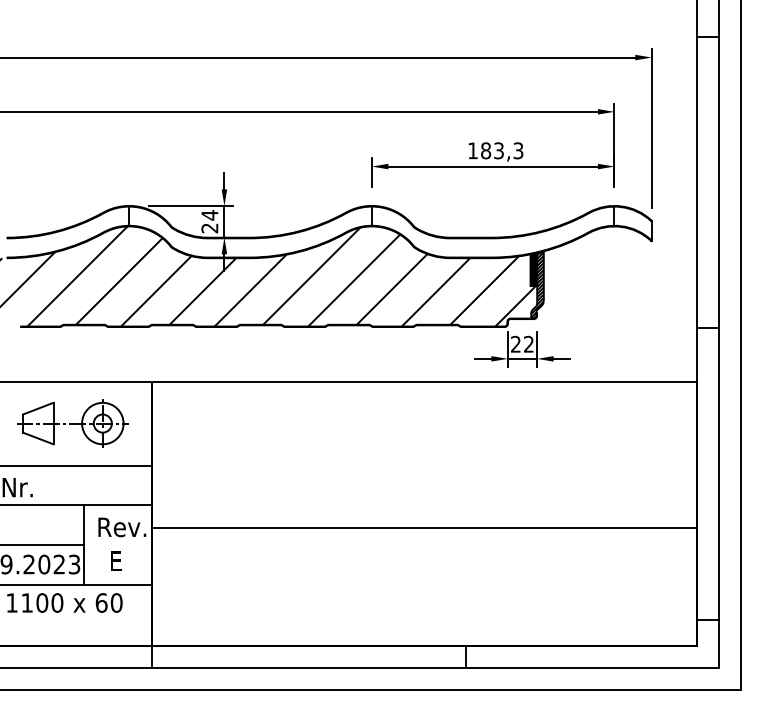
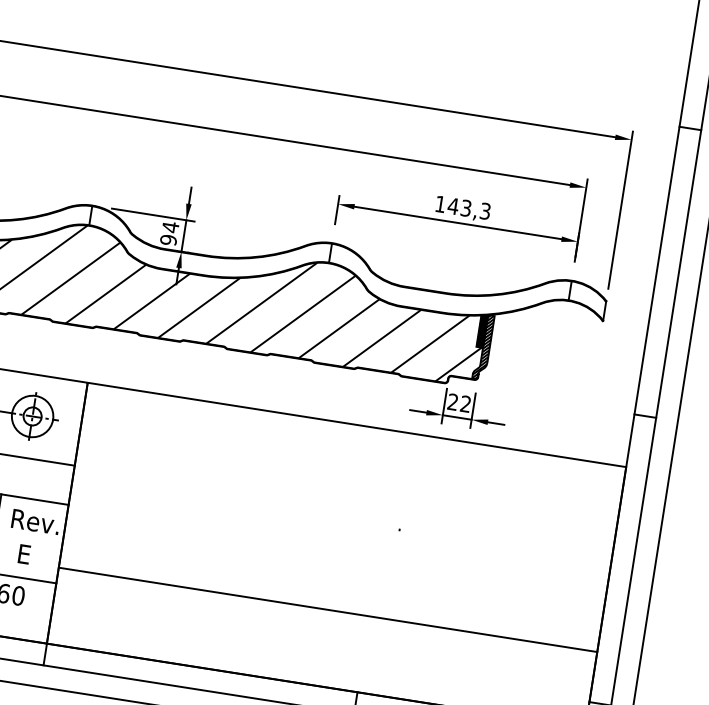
text: (485, 150) -> (452, 205), 183,3 -> 143,3
text: (209, 228) -> (168, 240), 24 -> 94
line: (424, 527) -> (328, 609), moved

